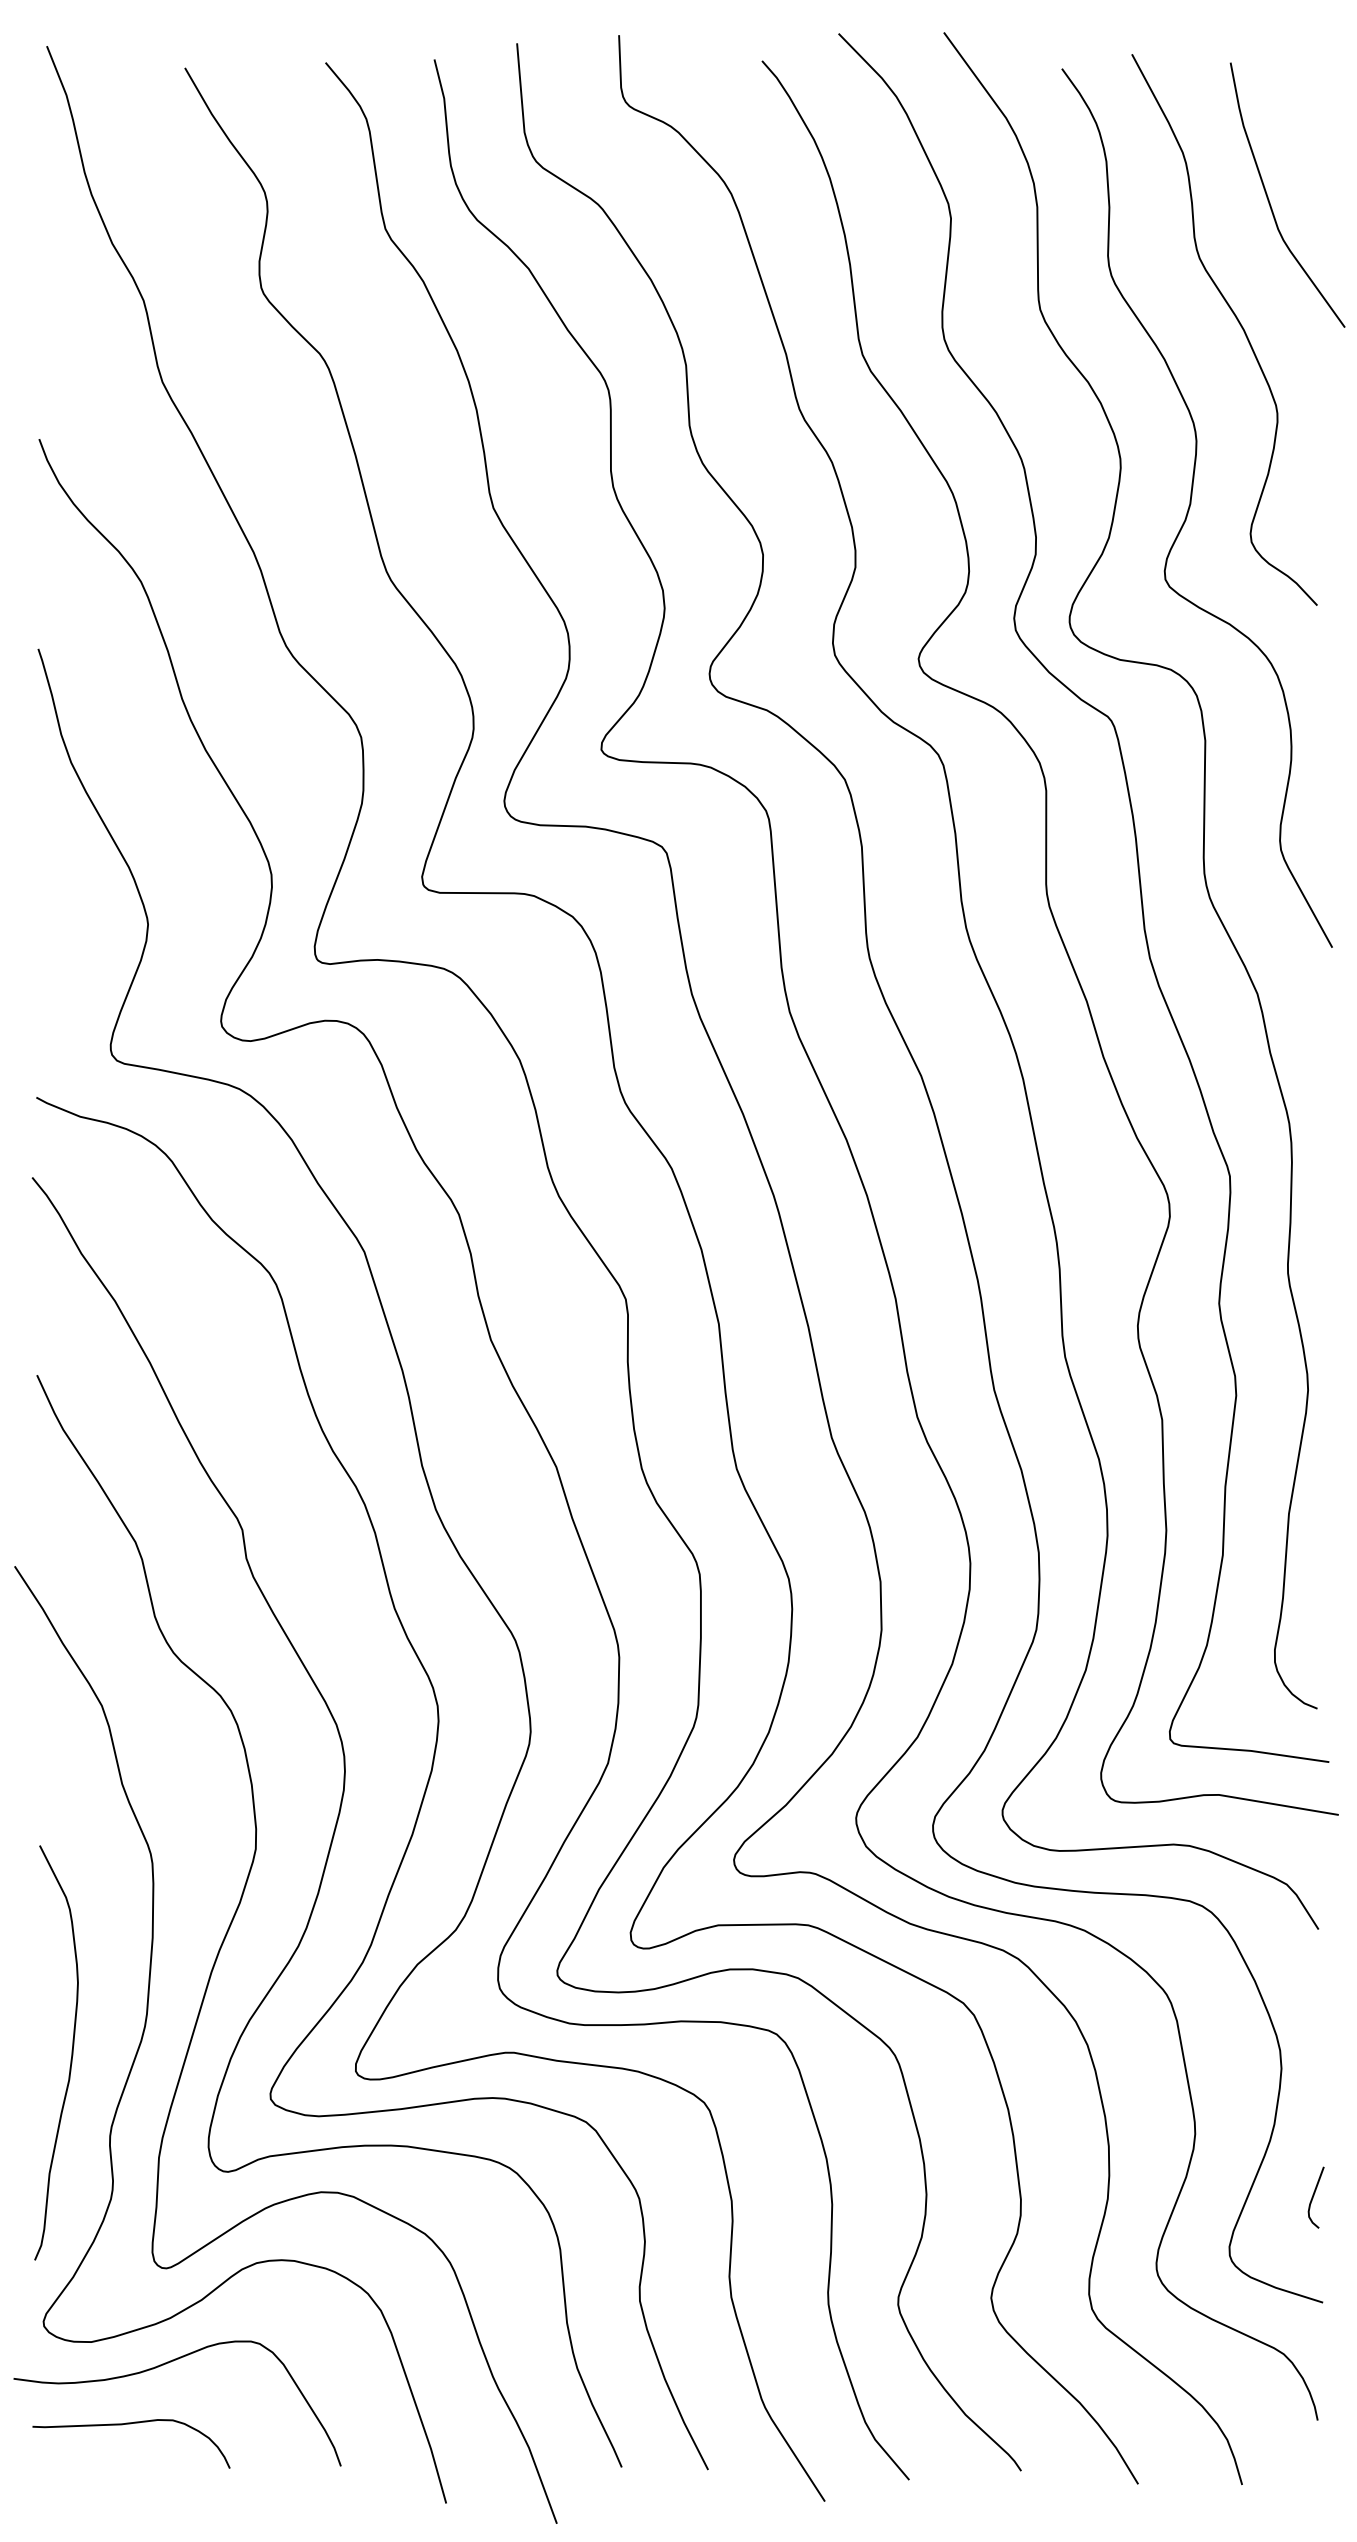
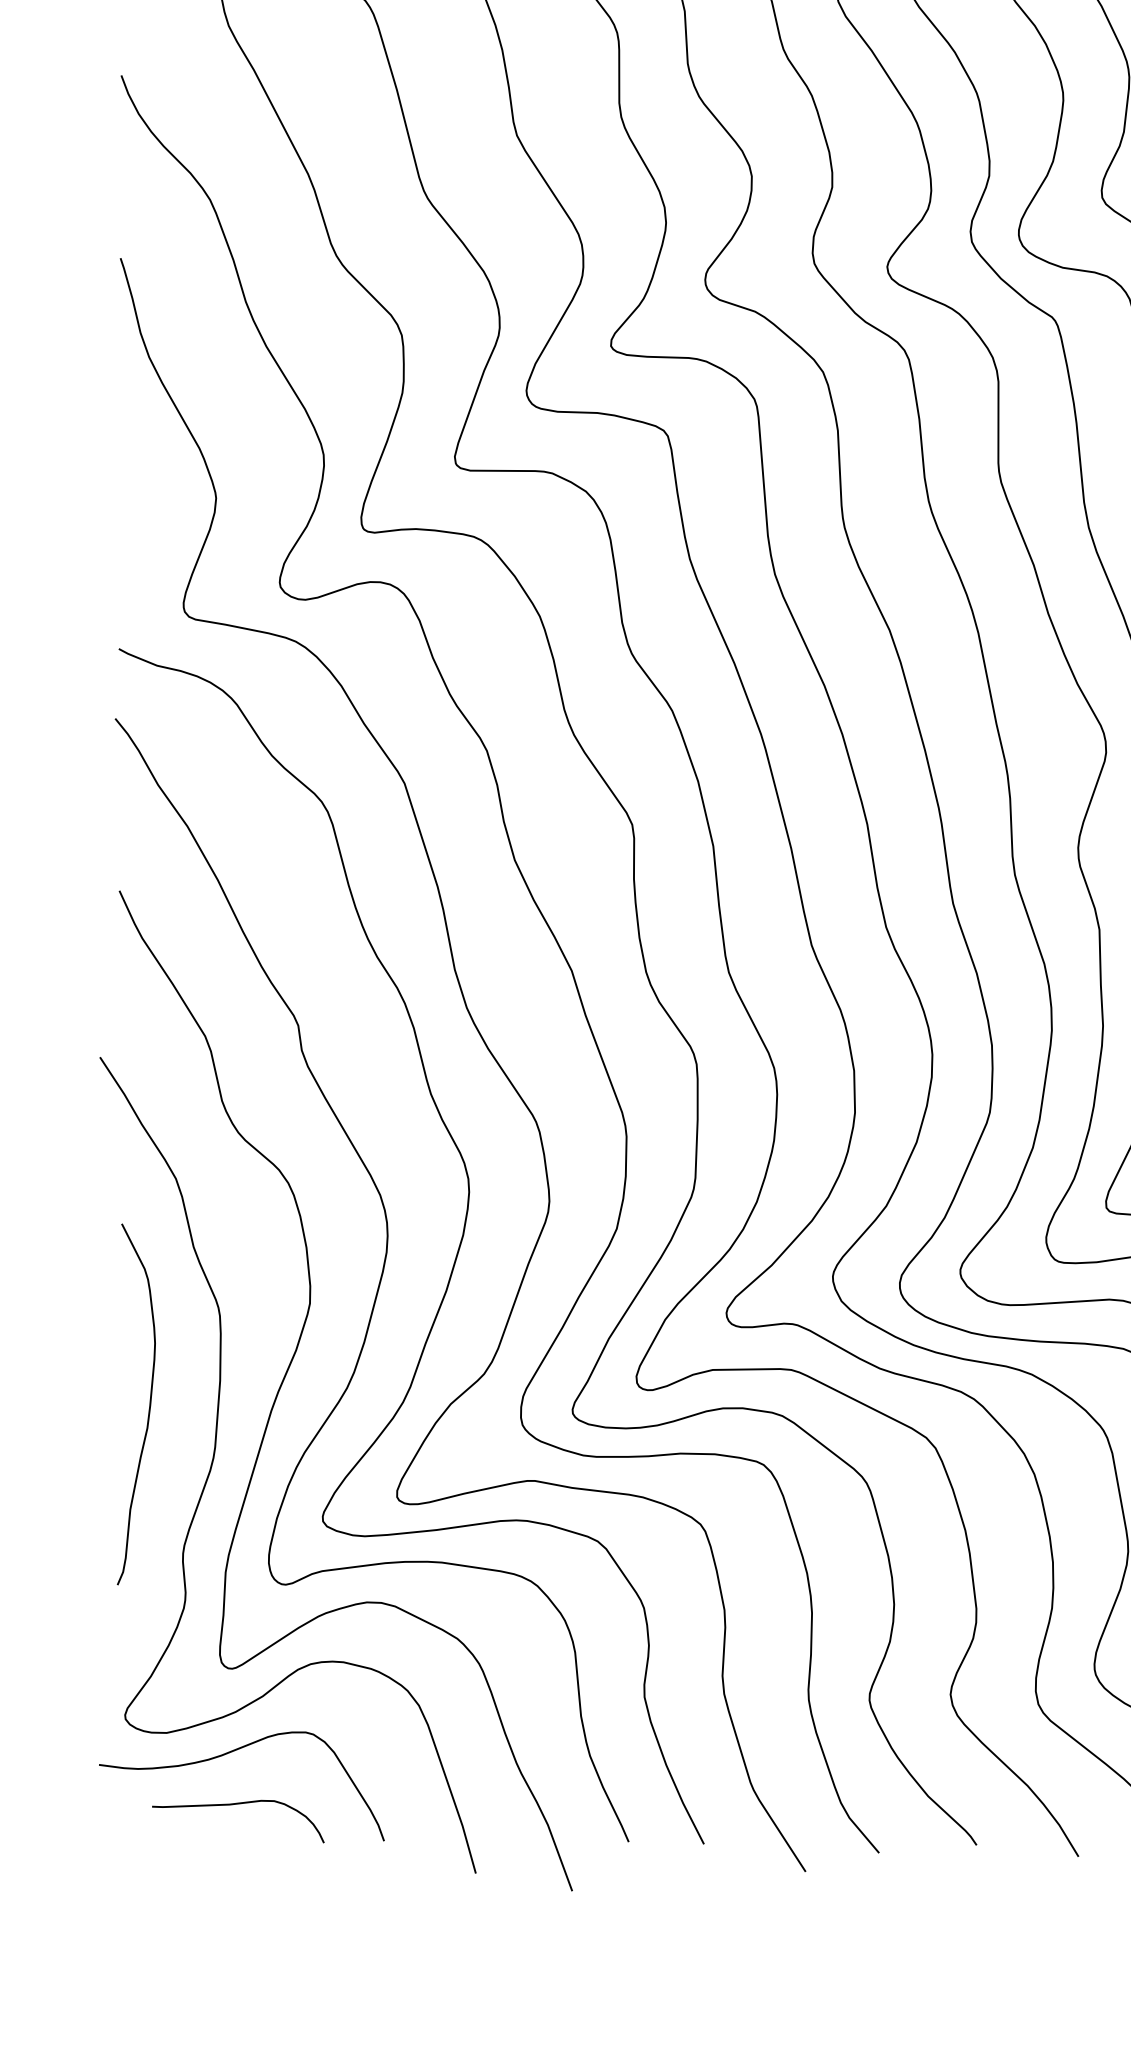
curve: (71, 2052) -> (149, 1404), moved
curve: (130, 2424) -> (237, 1804), moved

